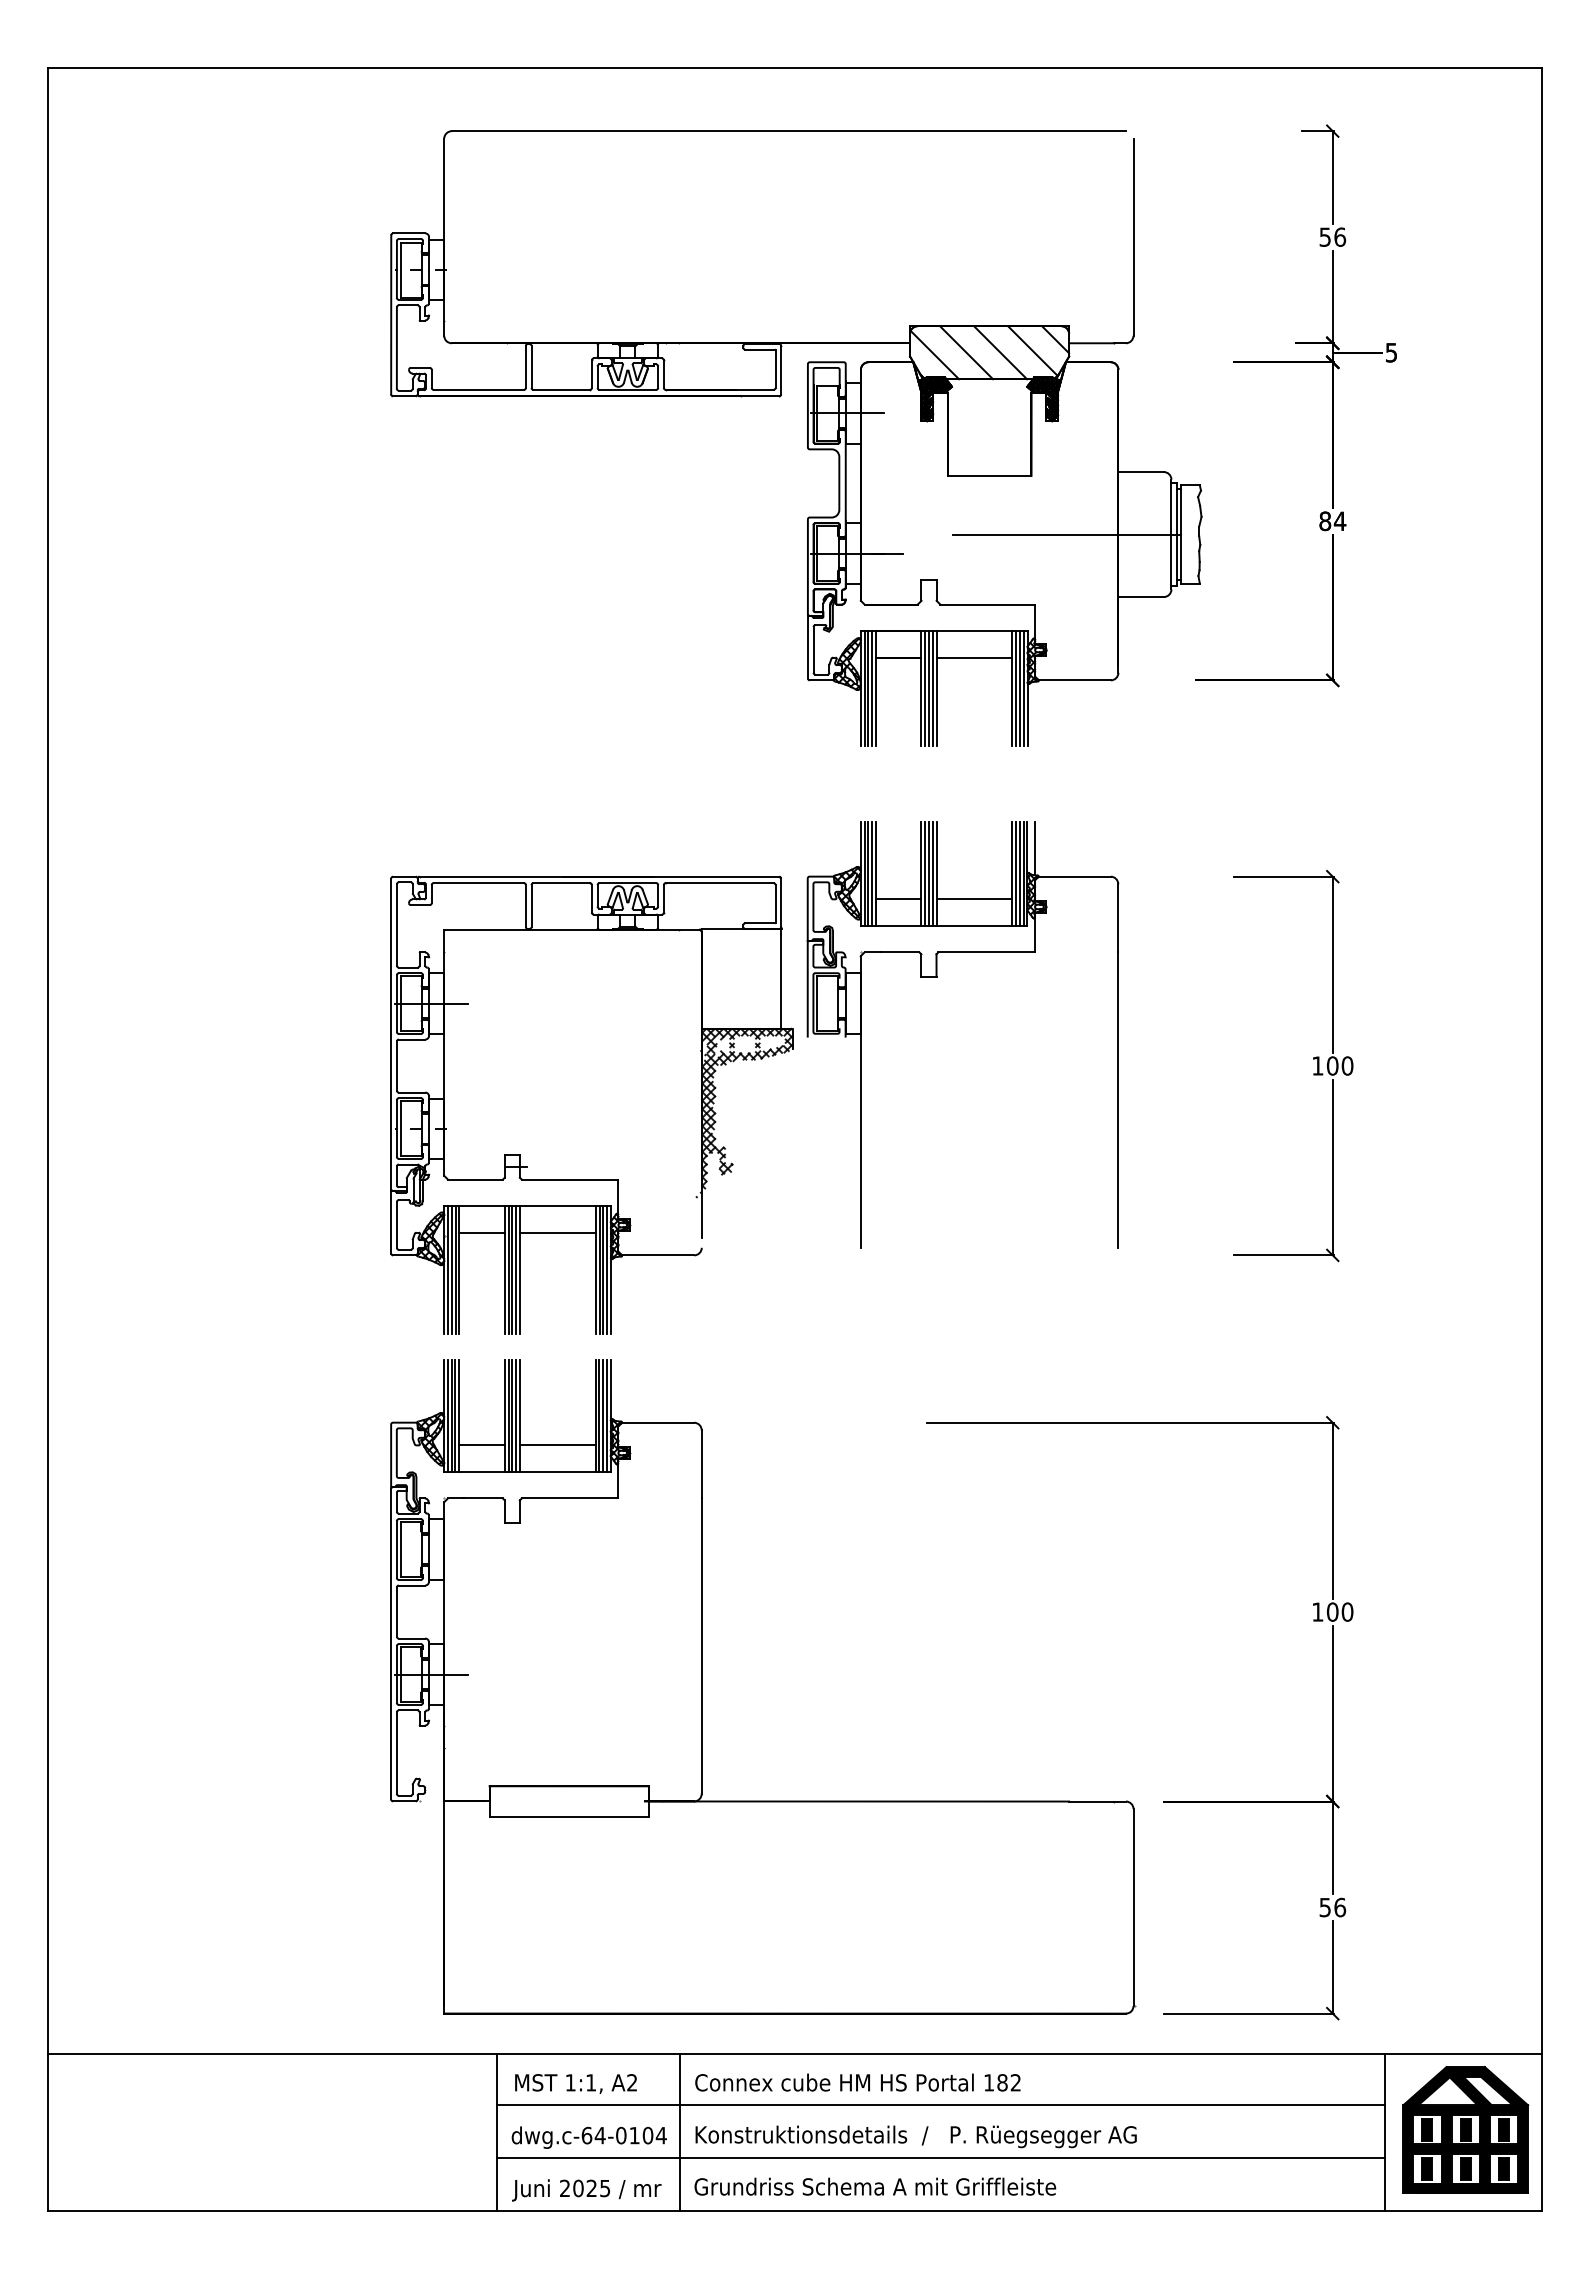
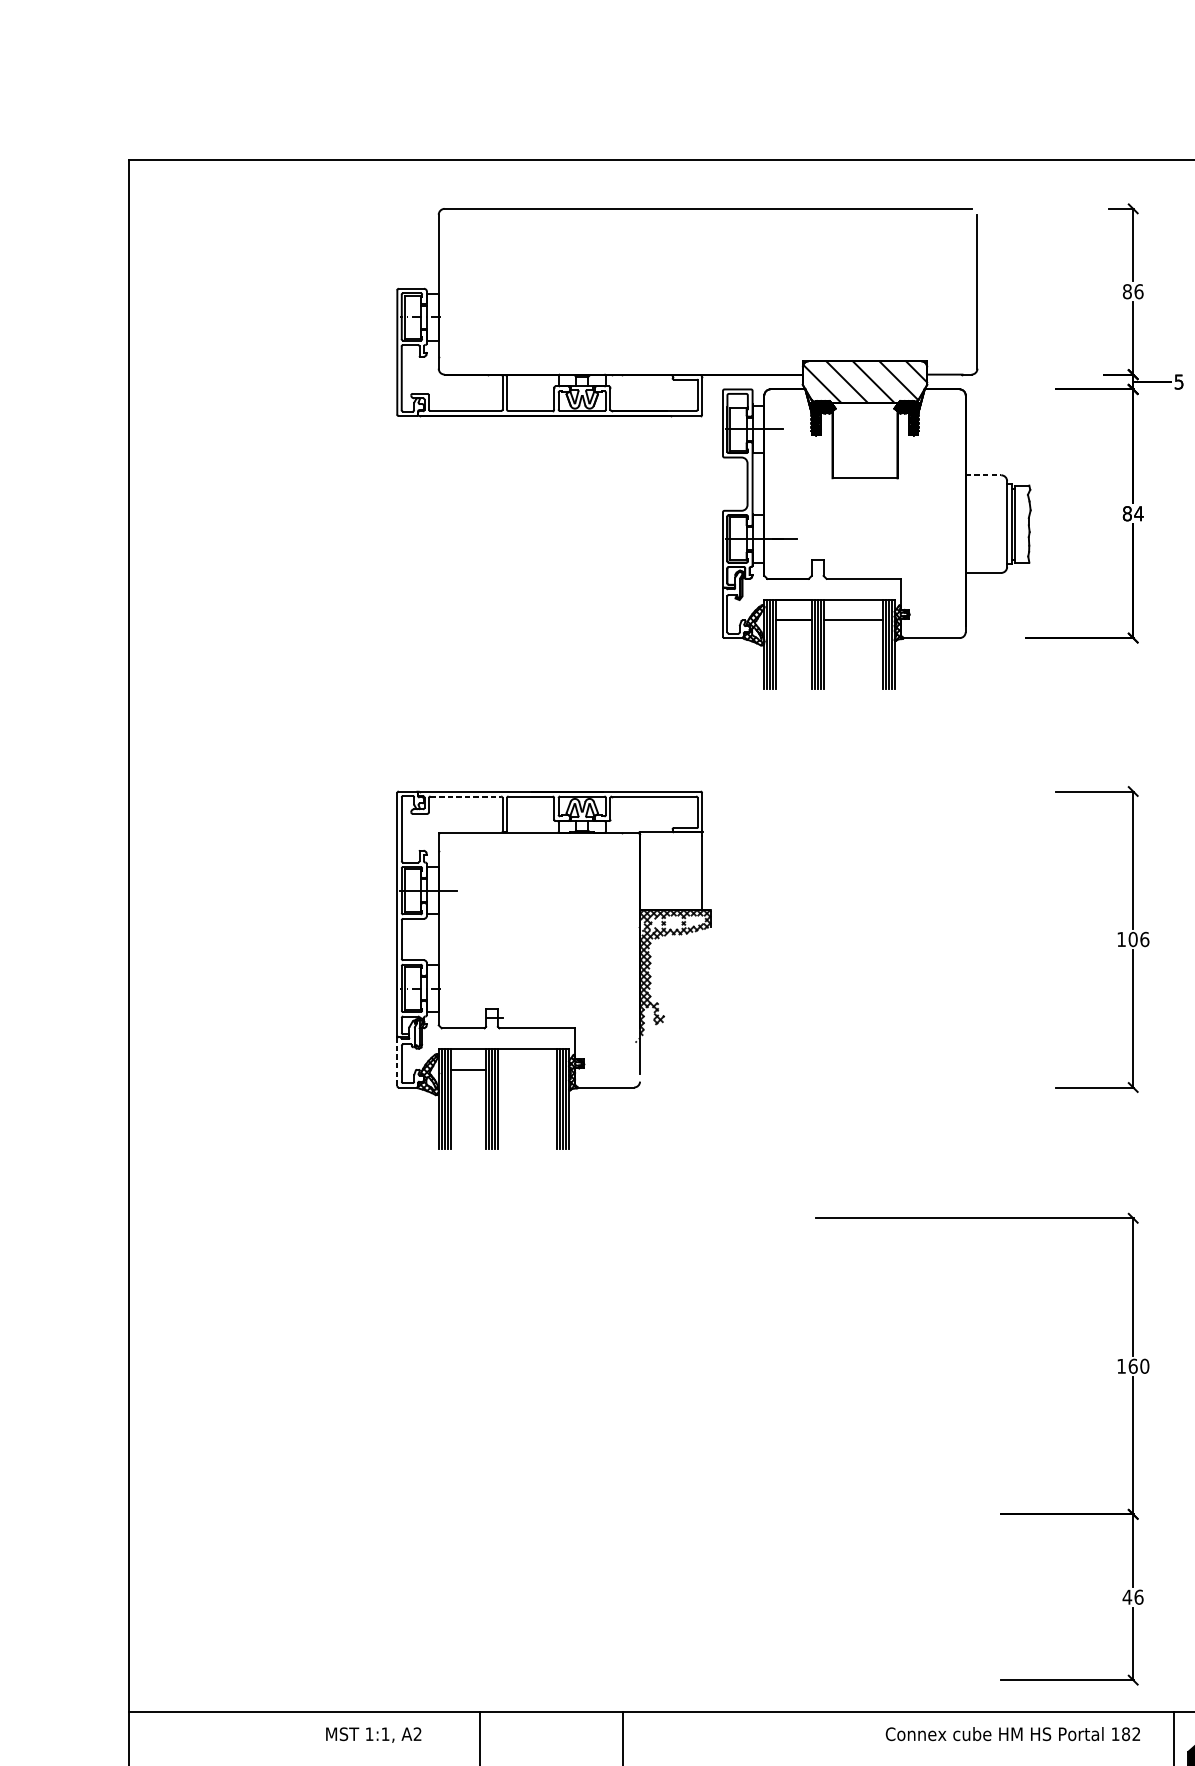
text: (1325, 236) -> (1127, 291), 56 -> 86
line: (1141, 472) -> (983, 475), solid -> dashed
line: (1066, 534) -> (925, 524), removed
line: (479, 883) -> (466, 796), solid -> dashed
part: (937, 977) -> (824, 870), removed
text: (1347, 1065) -> (1144, 939), 100 -> 106
line: (391, 1222) -> (397, 1061), solid -> dashed
line: (557, 1232) -> (527, 1069), removed
text: (1332, 1611) -> (1133, 1365), 100 -> 160
part: (702, 1686) -> (640, 1424), removed
text: (1325, 1907) -> (1127, 1597), 56 -> 46
text: (857, 2082) -> (1012, 1733), moved
text: (575, 2083) -> (373, 1734), moved
line: (940, 2104) -> (826, 1751), removed

